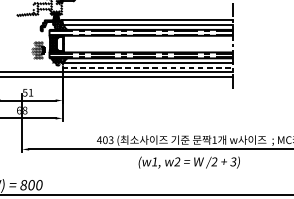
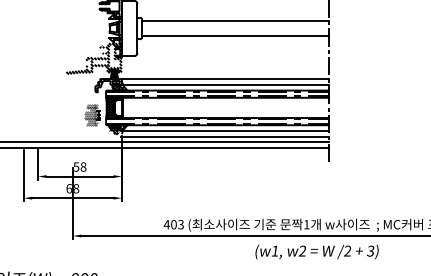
line: (147, 67) -> (225, 136), dashed -> solid
text: (30, 92) -> (83, 166), 51 -> 58
text: (188, 162) -> (316, 251), moved

